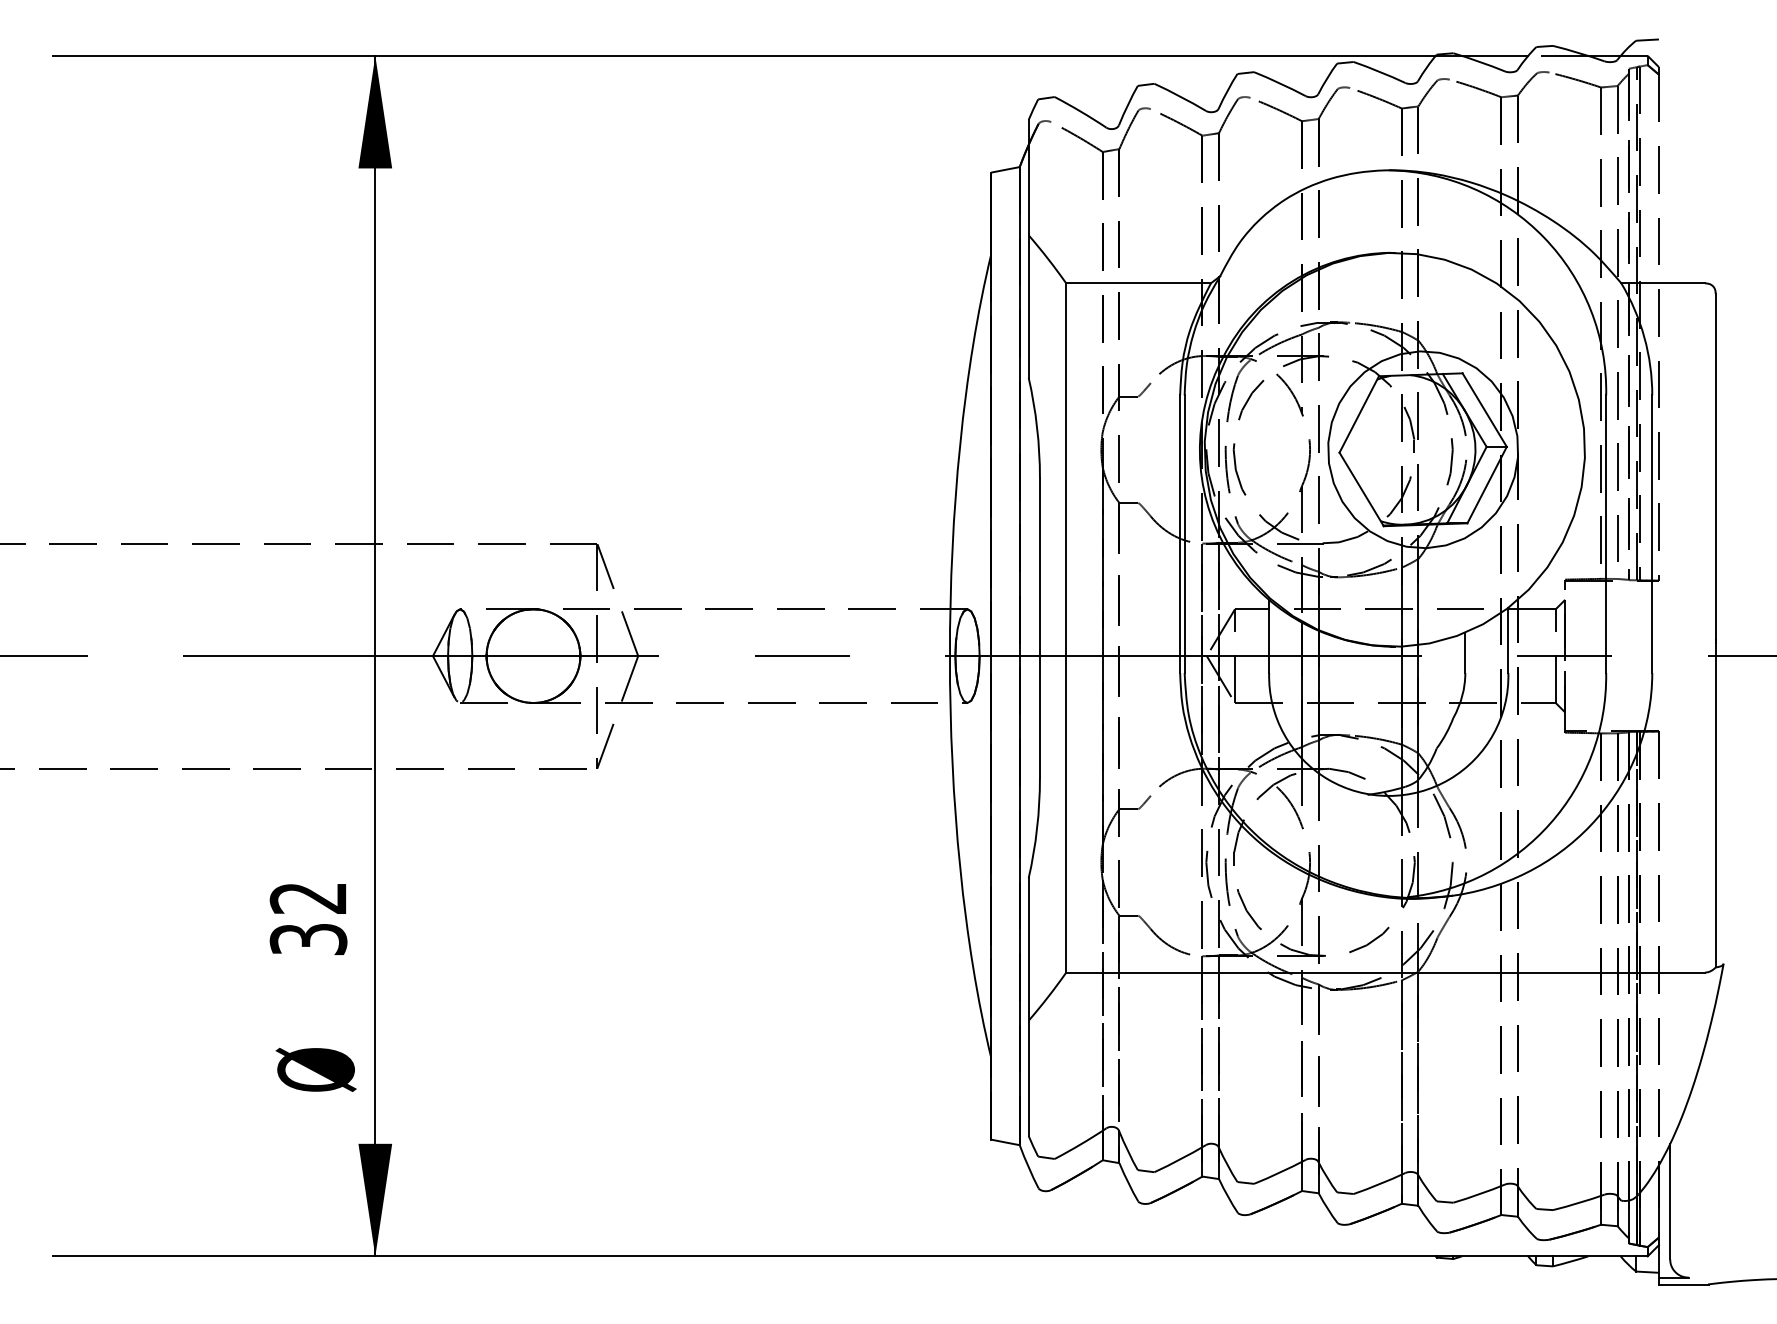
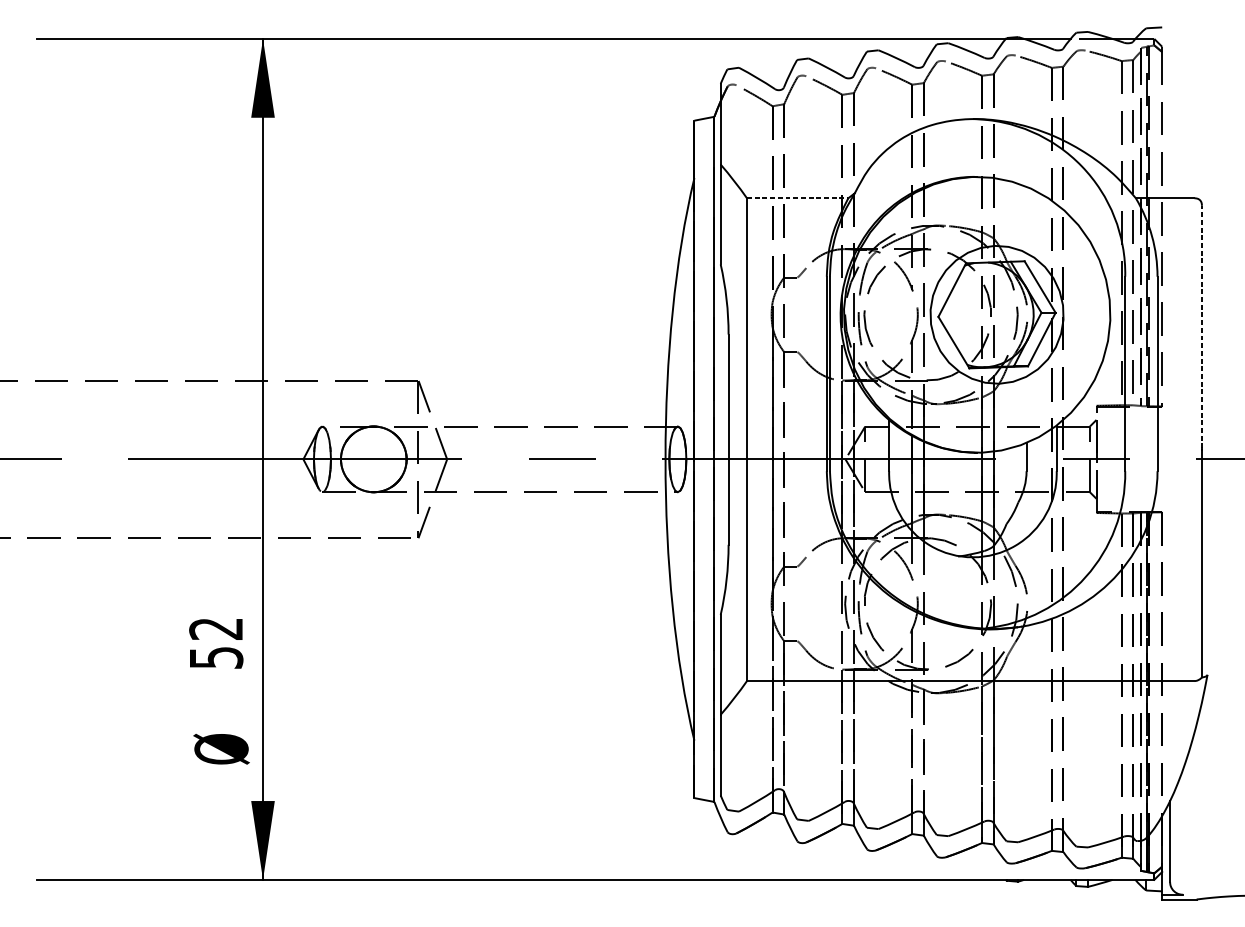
line: (1139, 283) -> (798, 198), solid -> dashed
line: (1715, 466) -> (1201, 326), solid -> dashed
text: (307, 939) -> (215, 657), 32 -> 52

